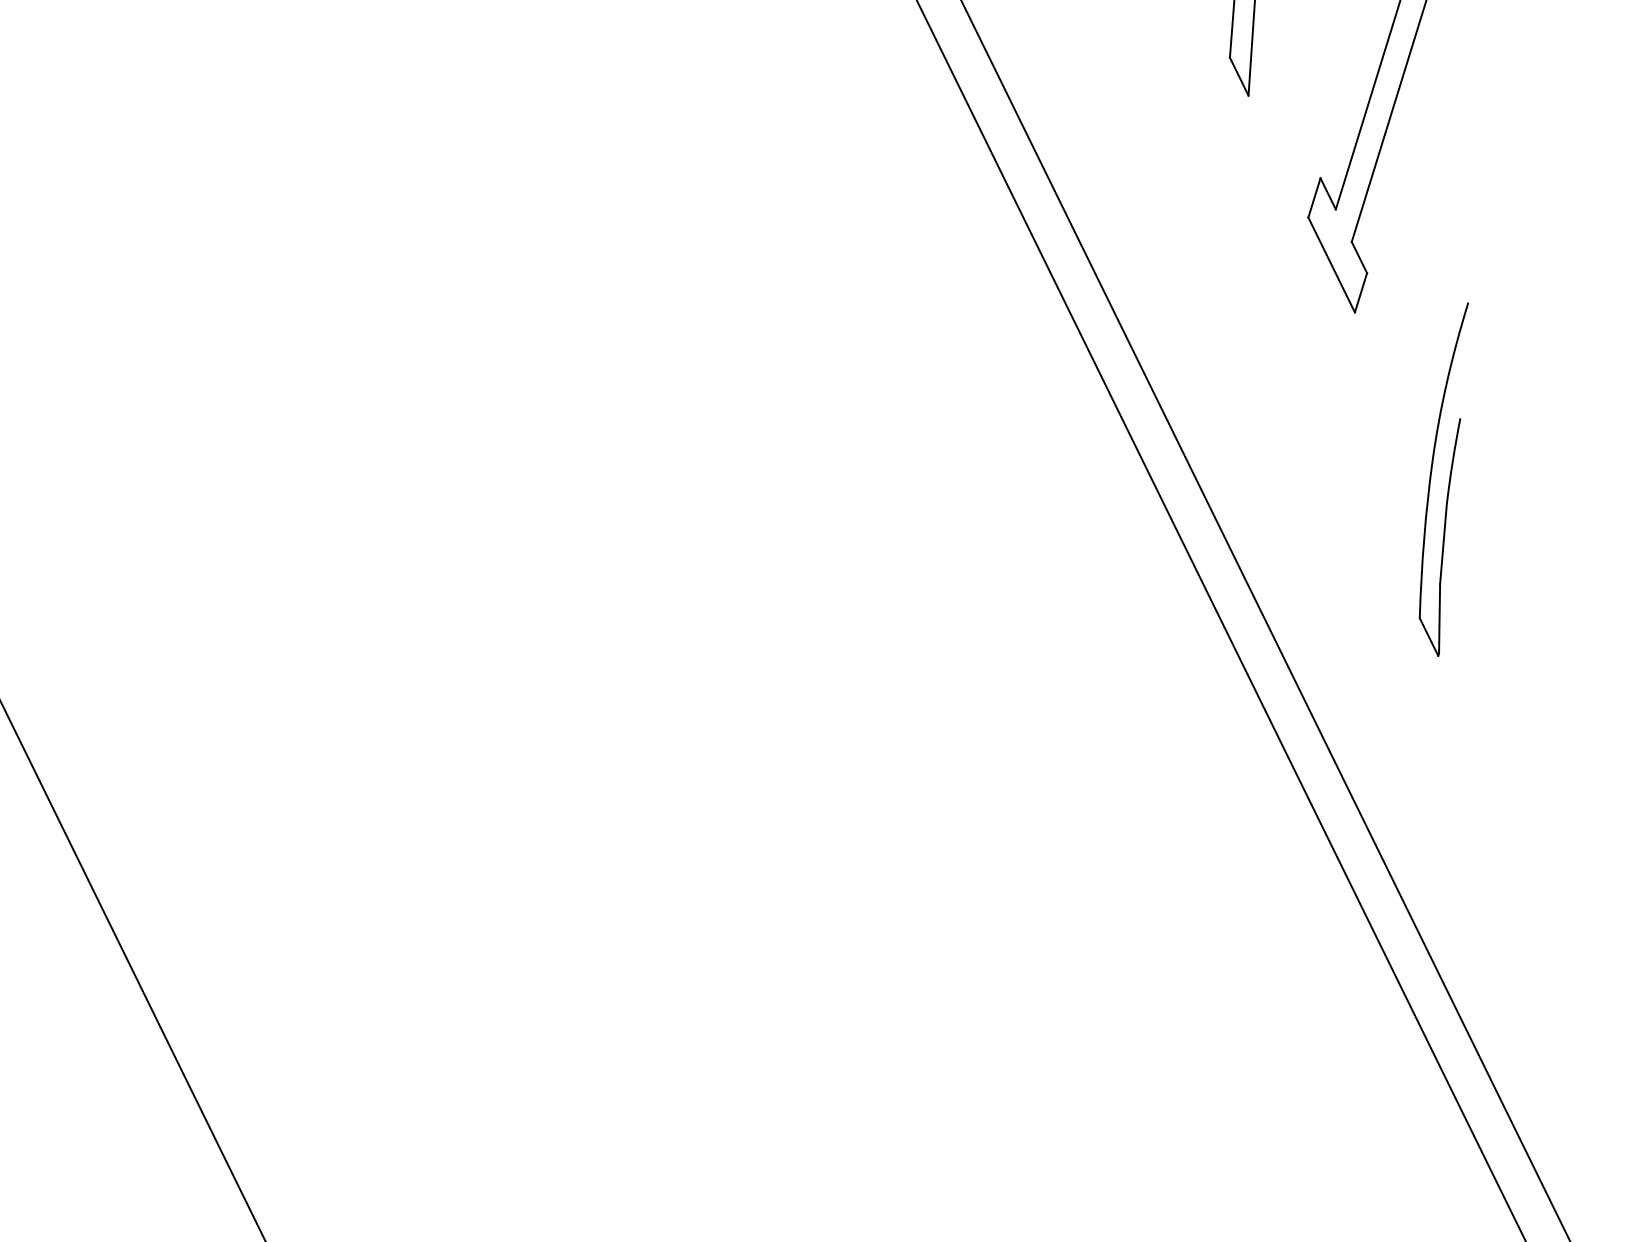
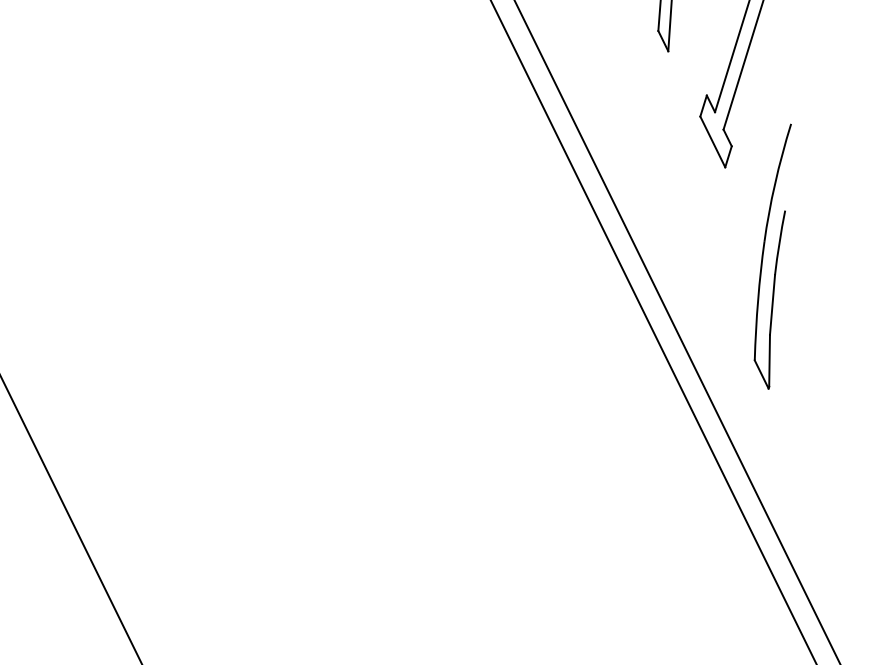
part: (1443, 480) -> (772, 257), size x1.4

